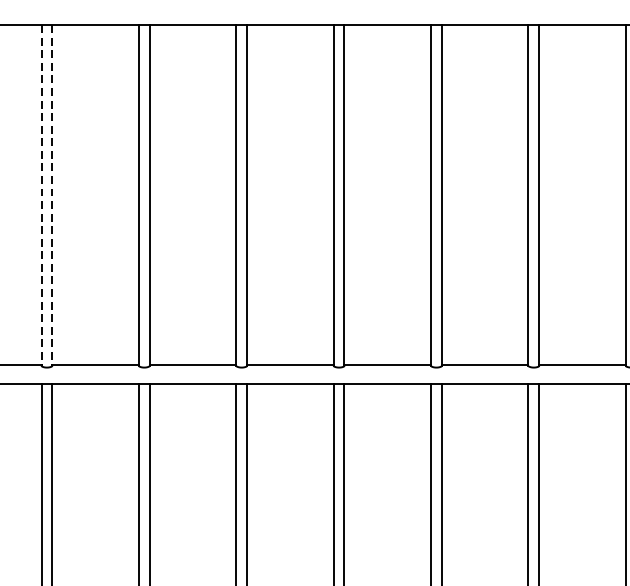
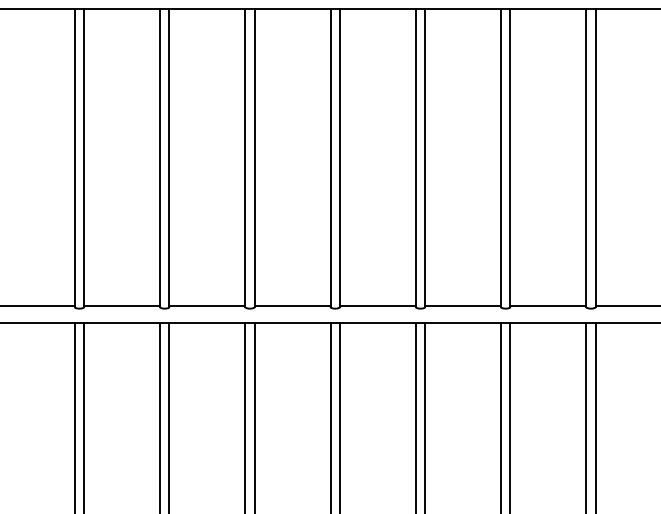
line: (42, 196) -> (160, 158), dashed -> solid
line: (52, 196) -> (169, 158), dashed -> solid

